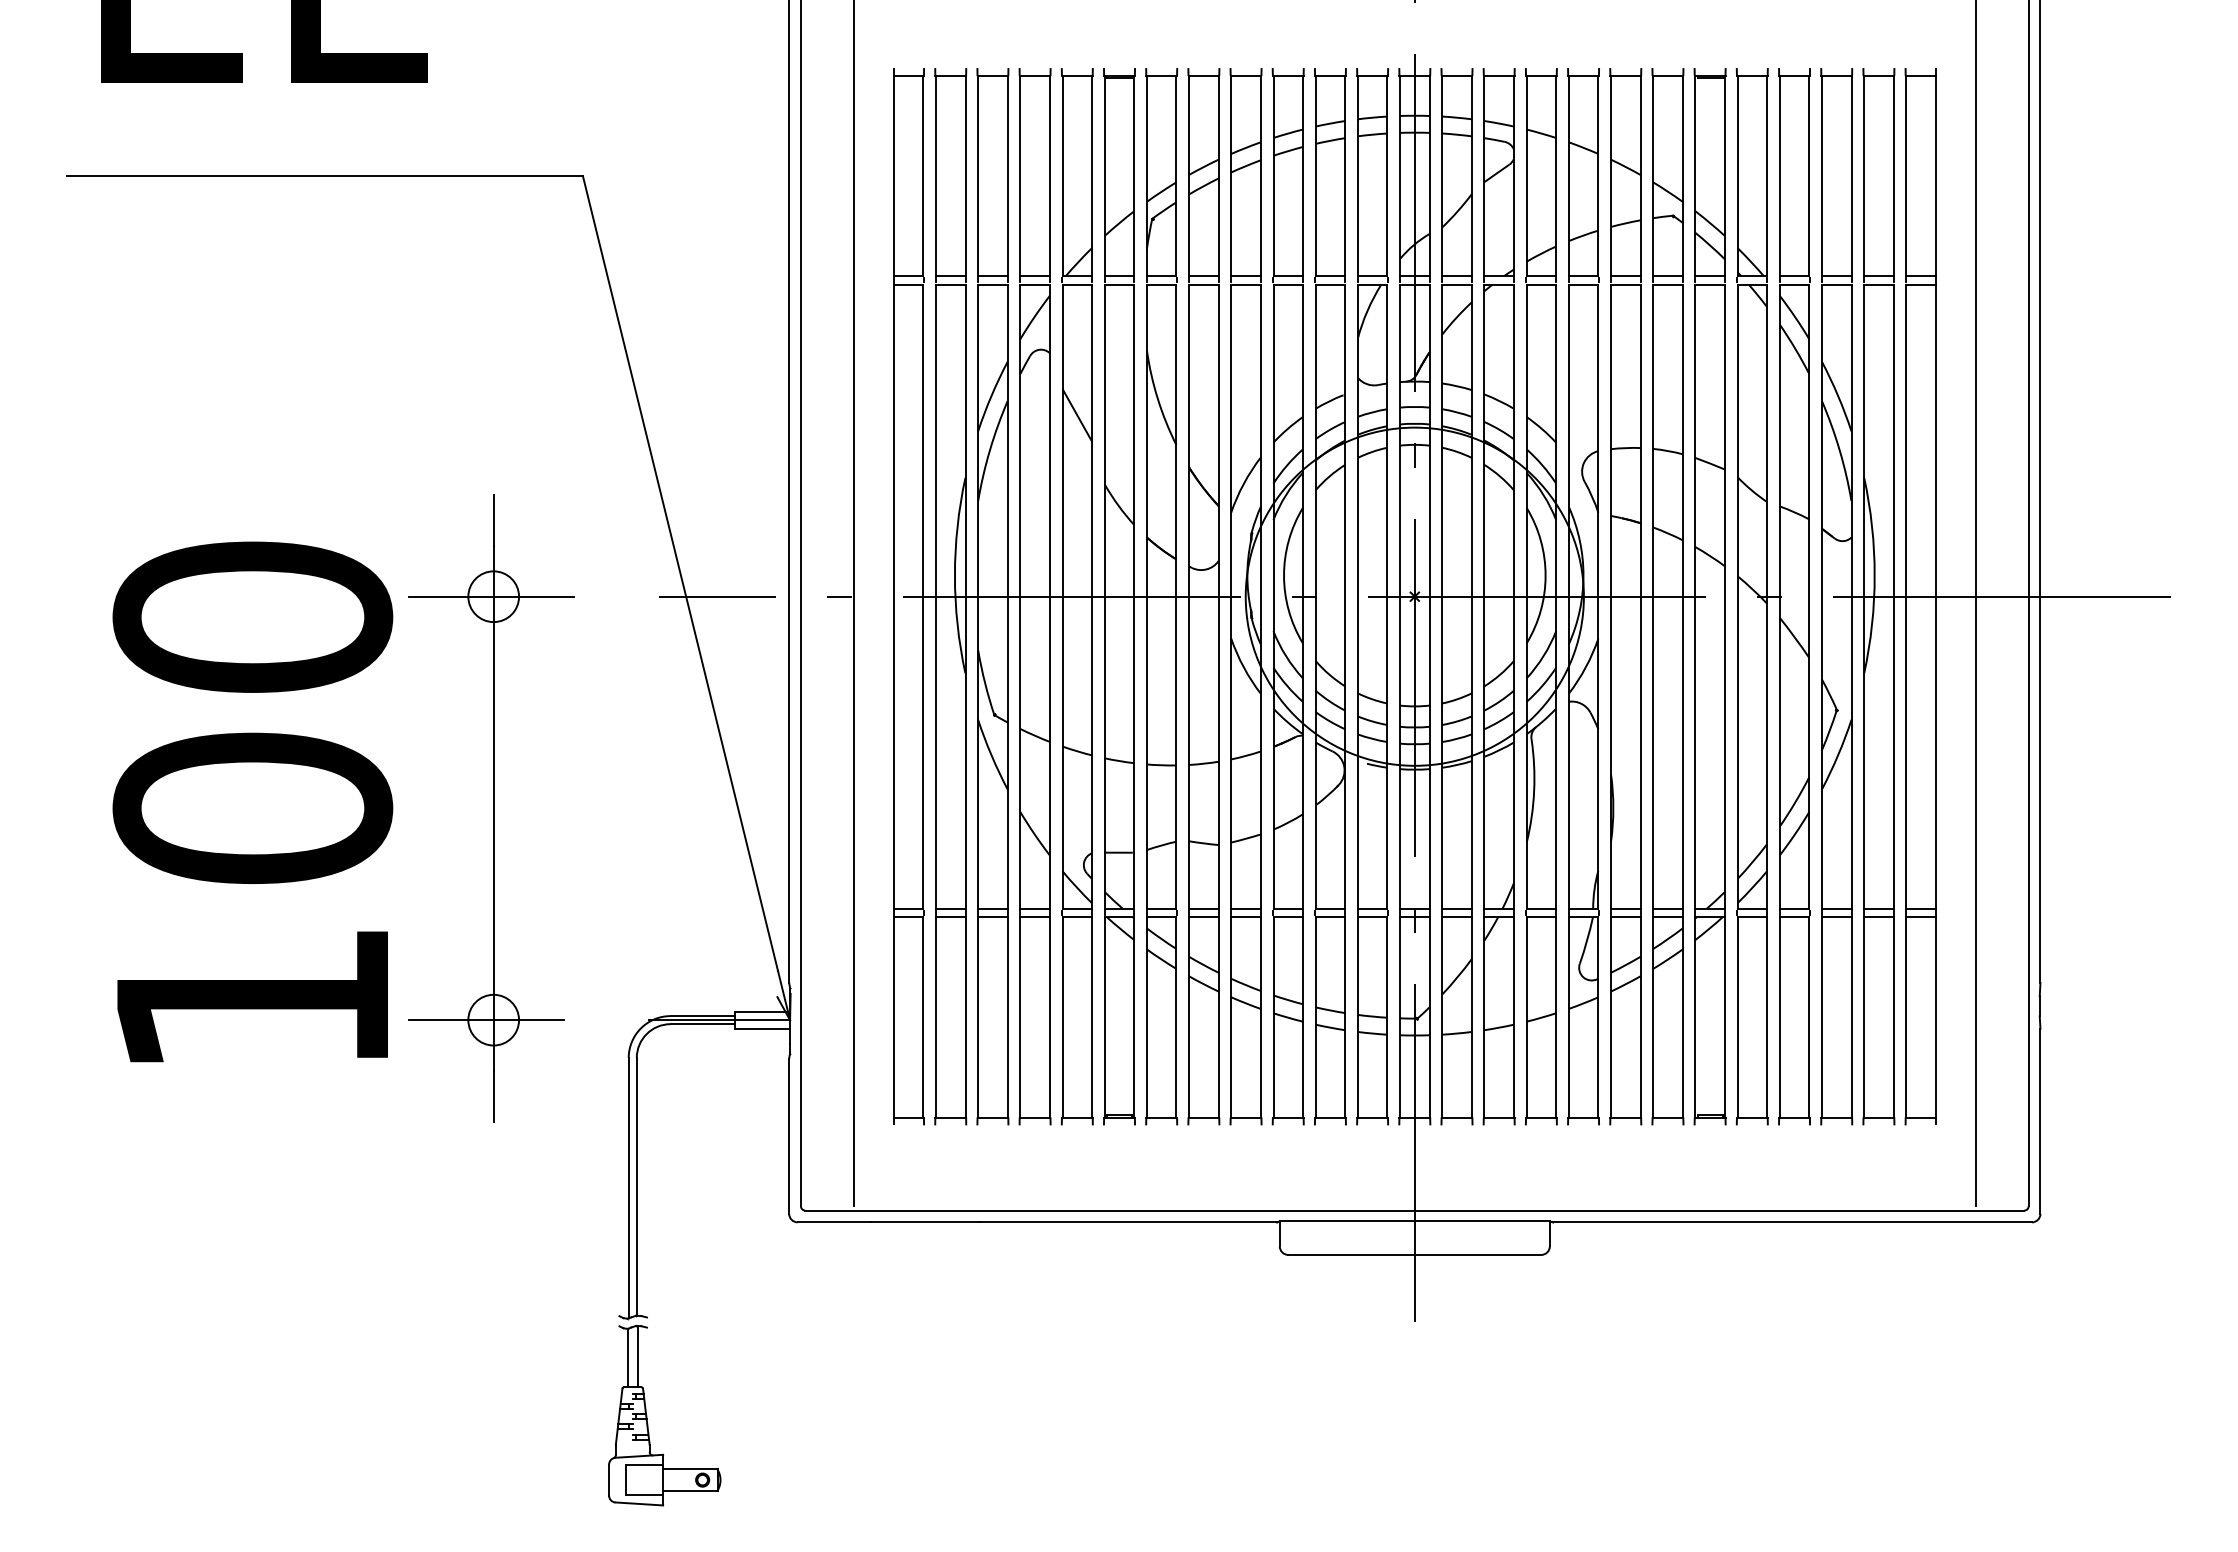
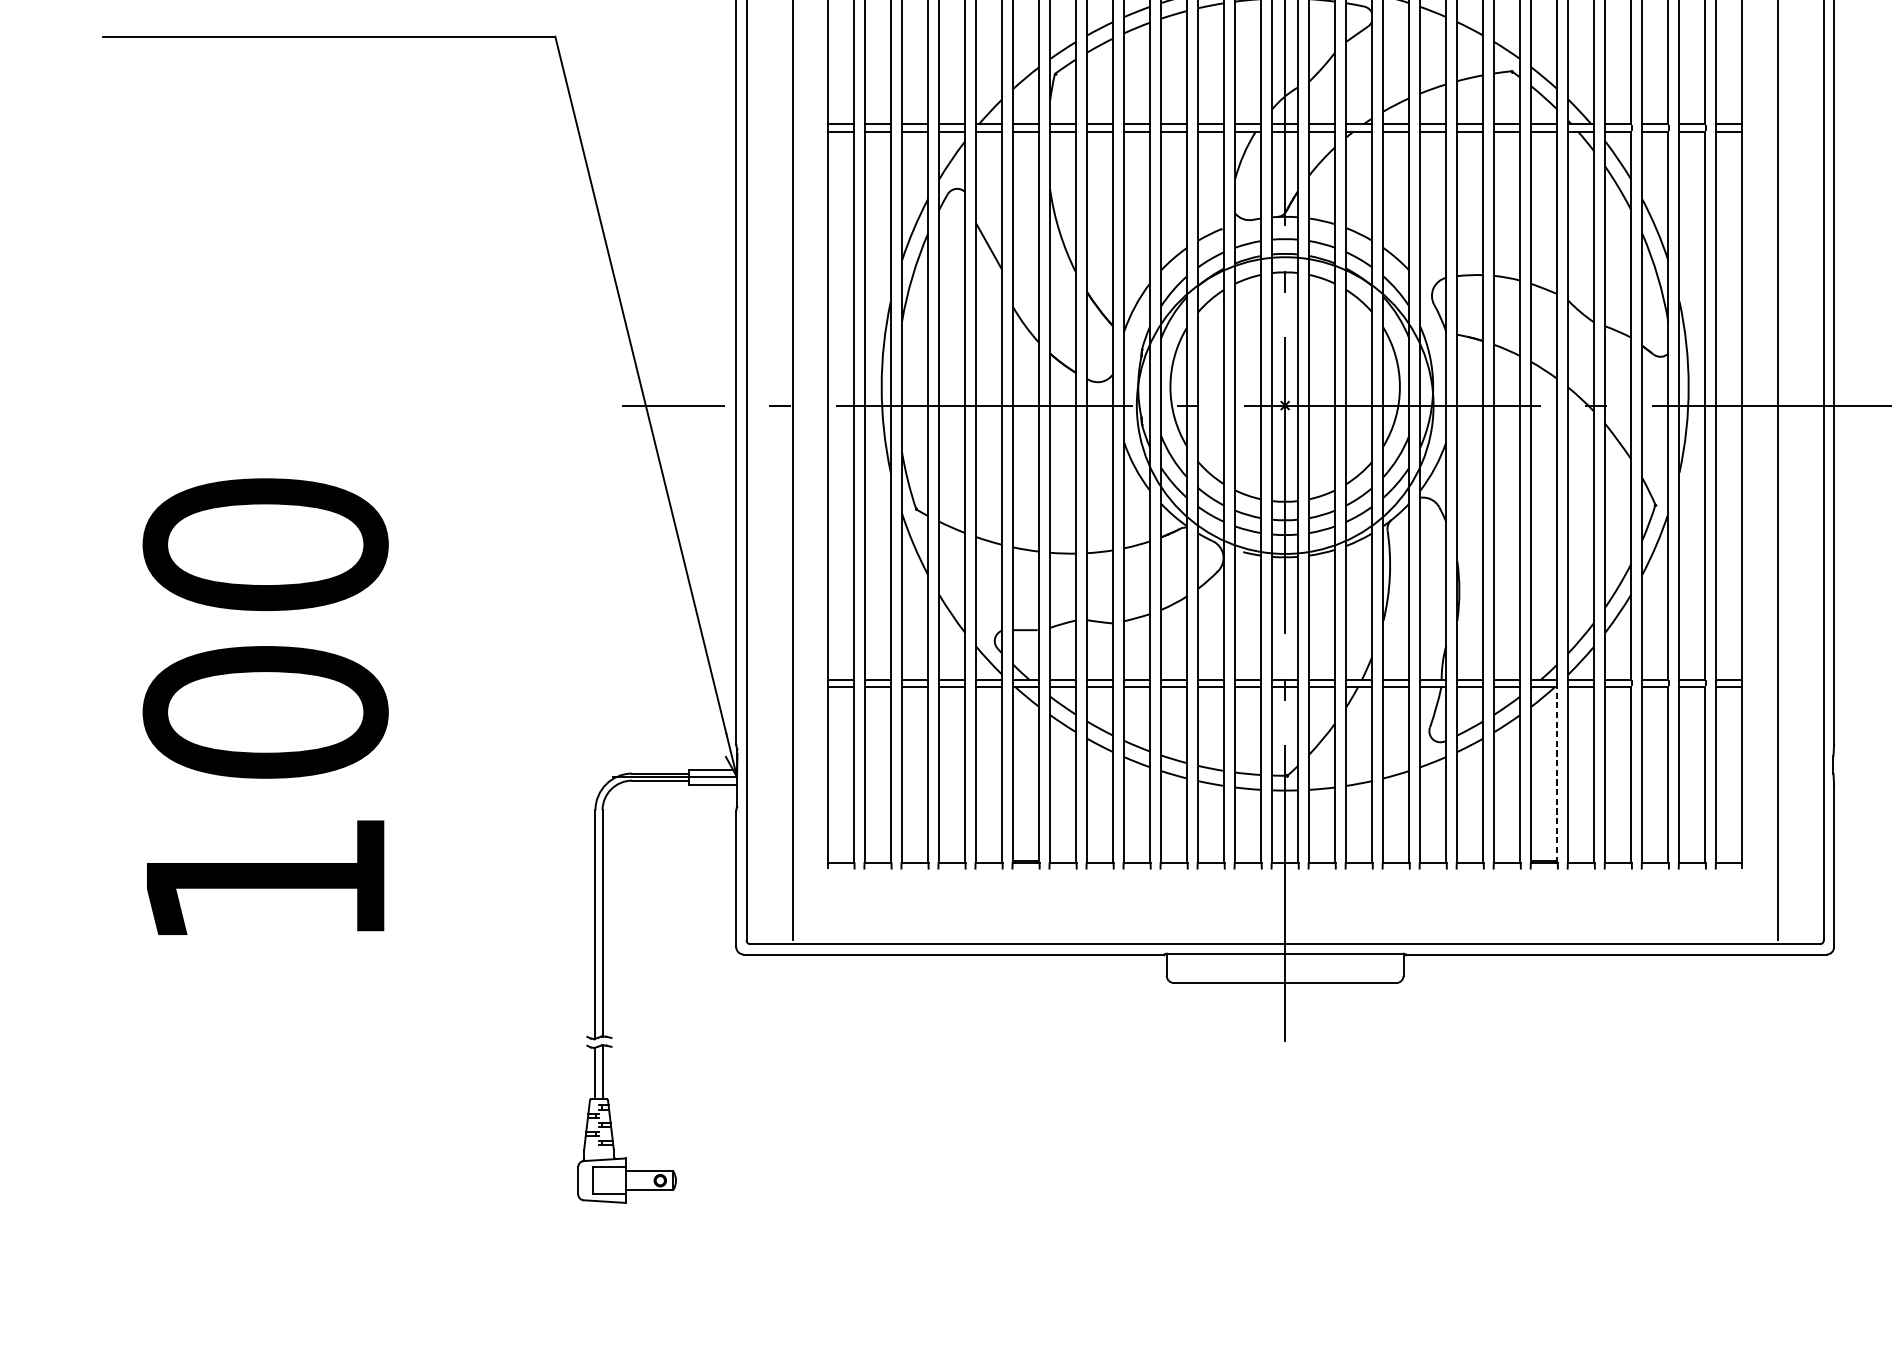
text: (252, 801) -> (265, 706), moved
part: (491, 808) -> (475, 591), removed
line: (1724, 1017) -> (1556, 774), solid -> dashed

